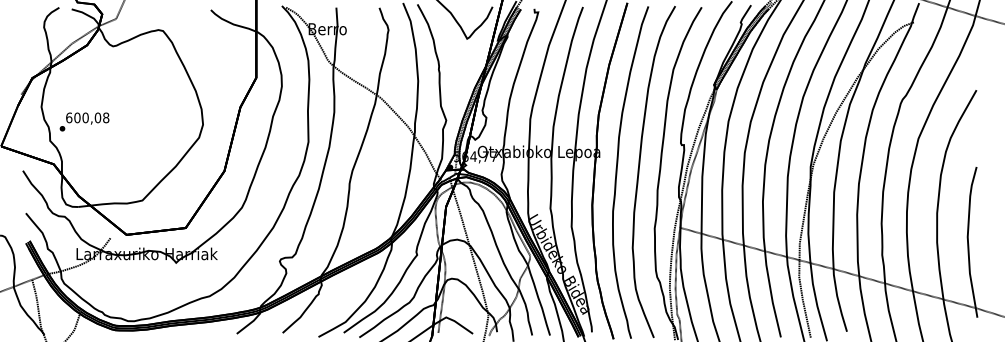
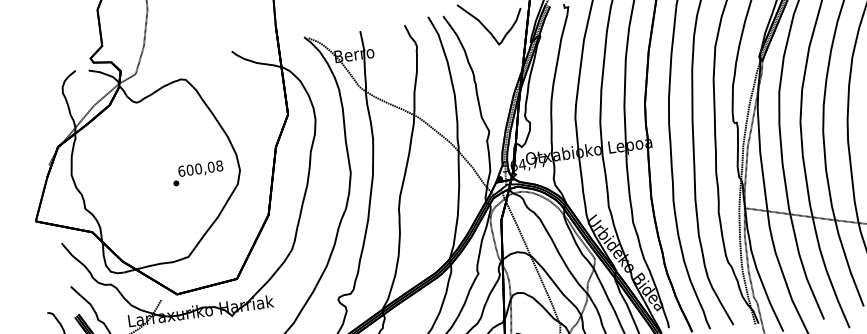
text: (84, 121) -> (197, 172), moved

